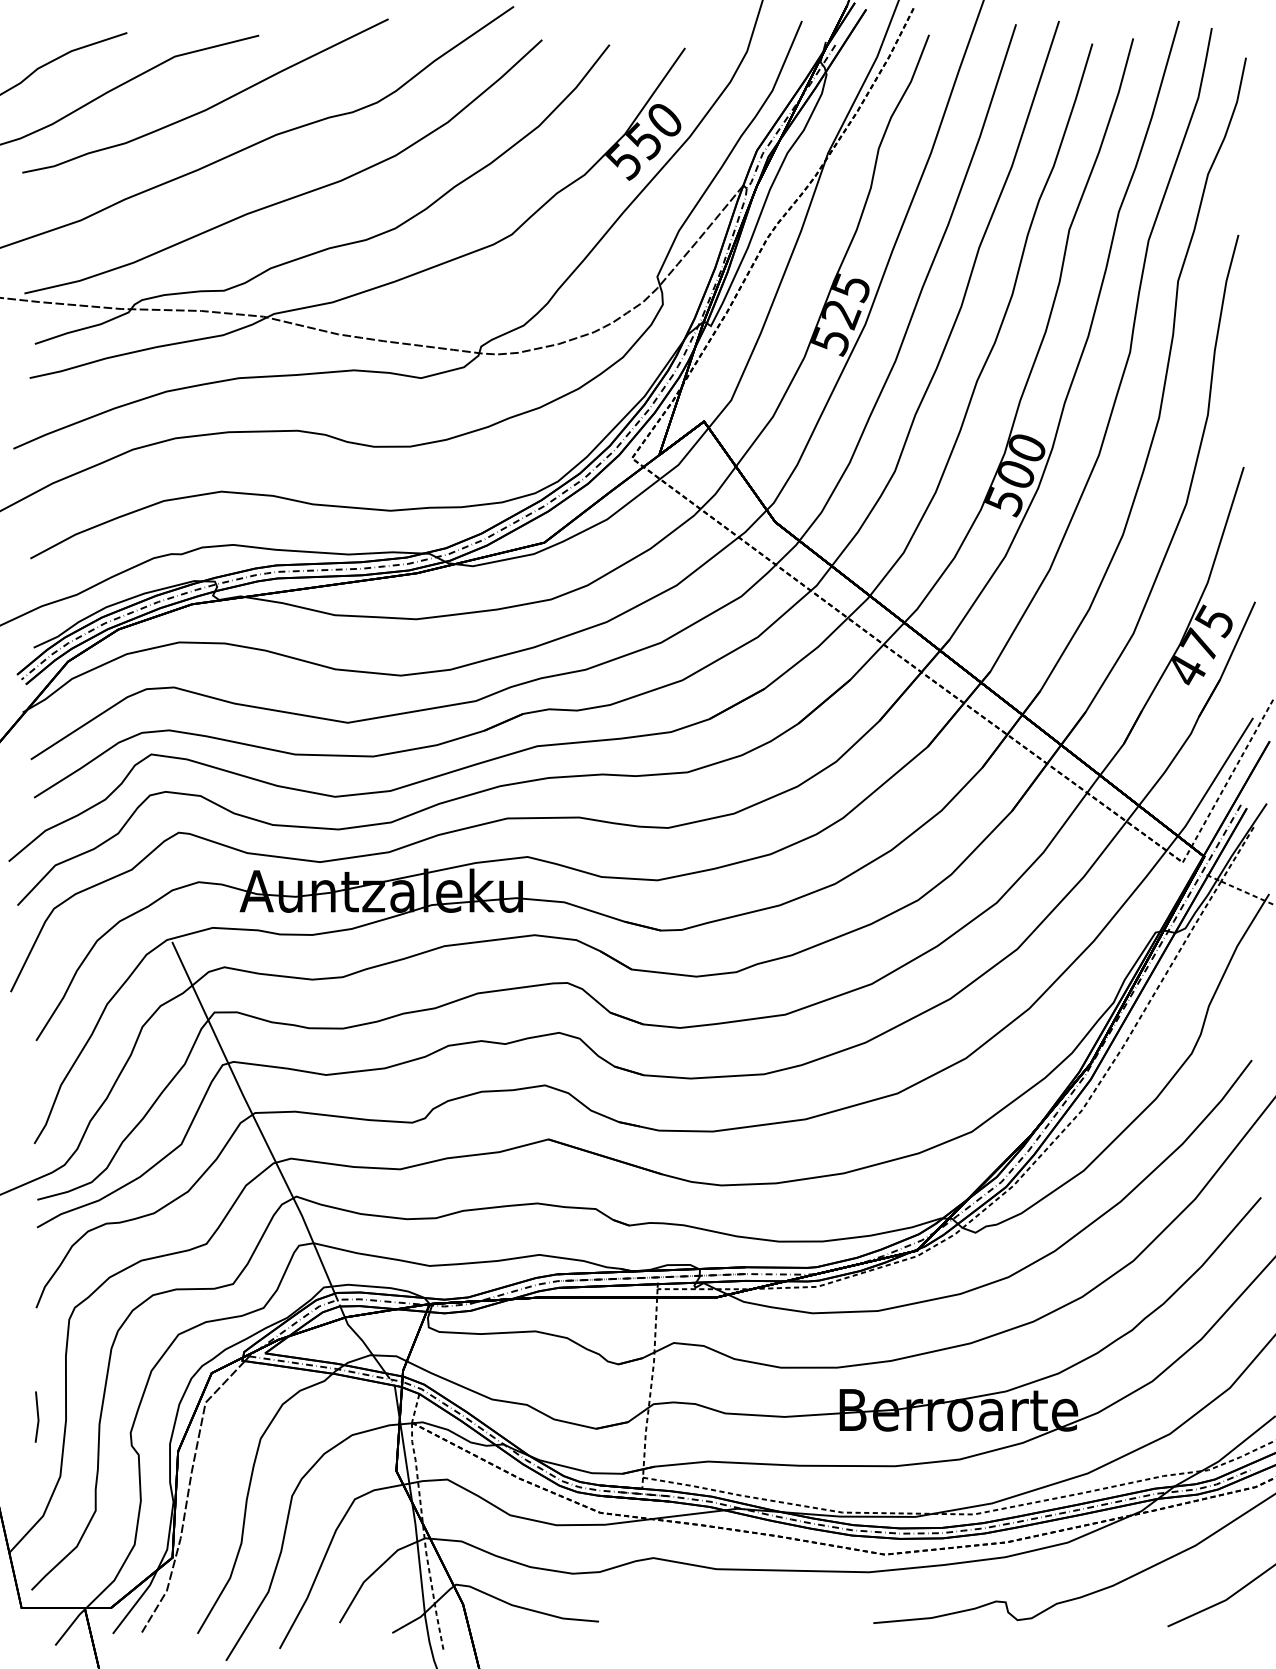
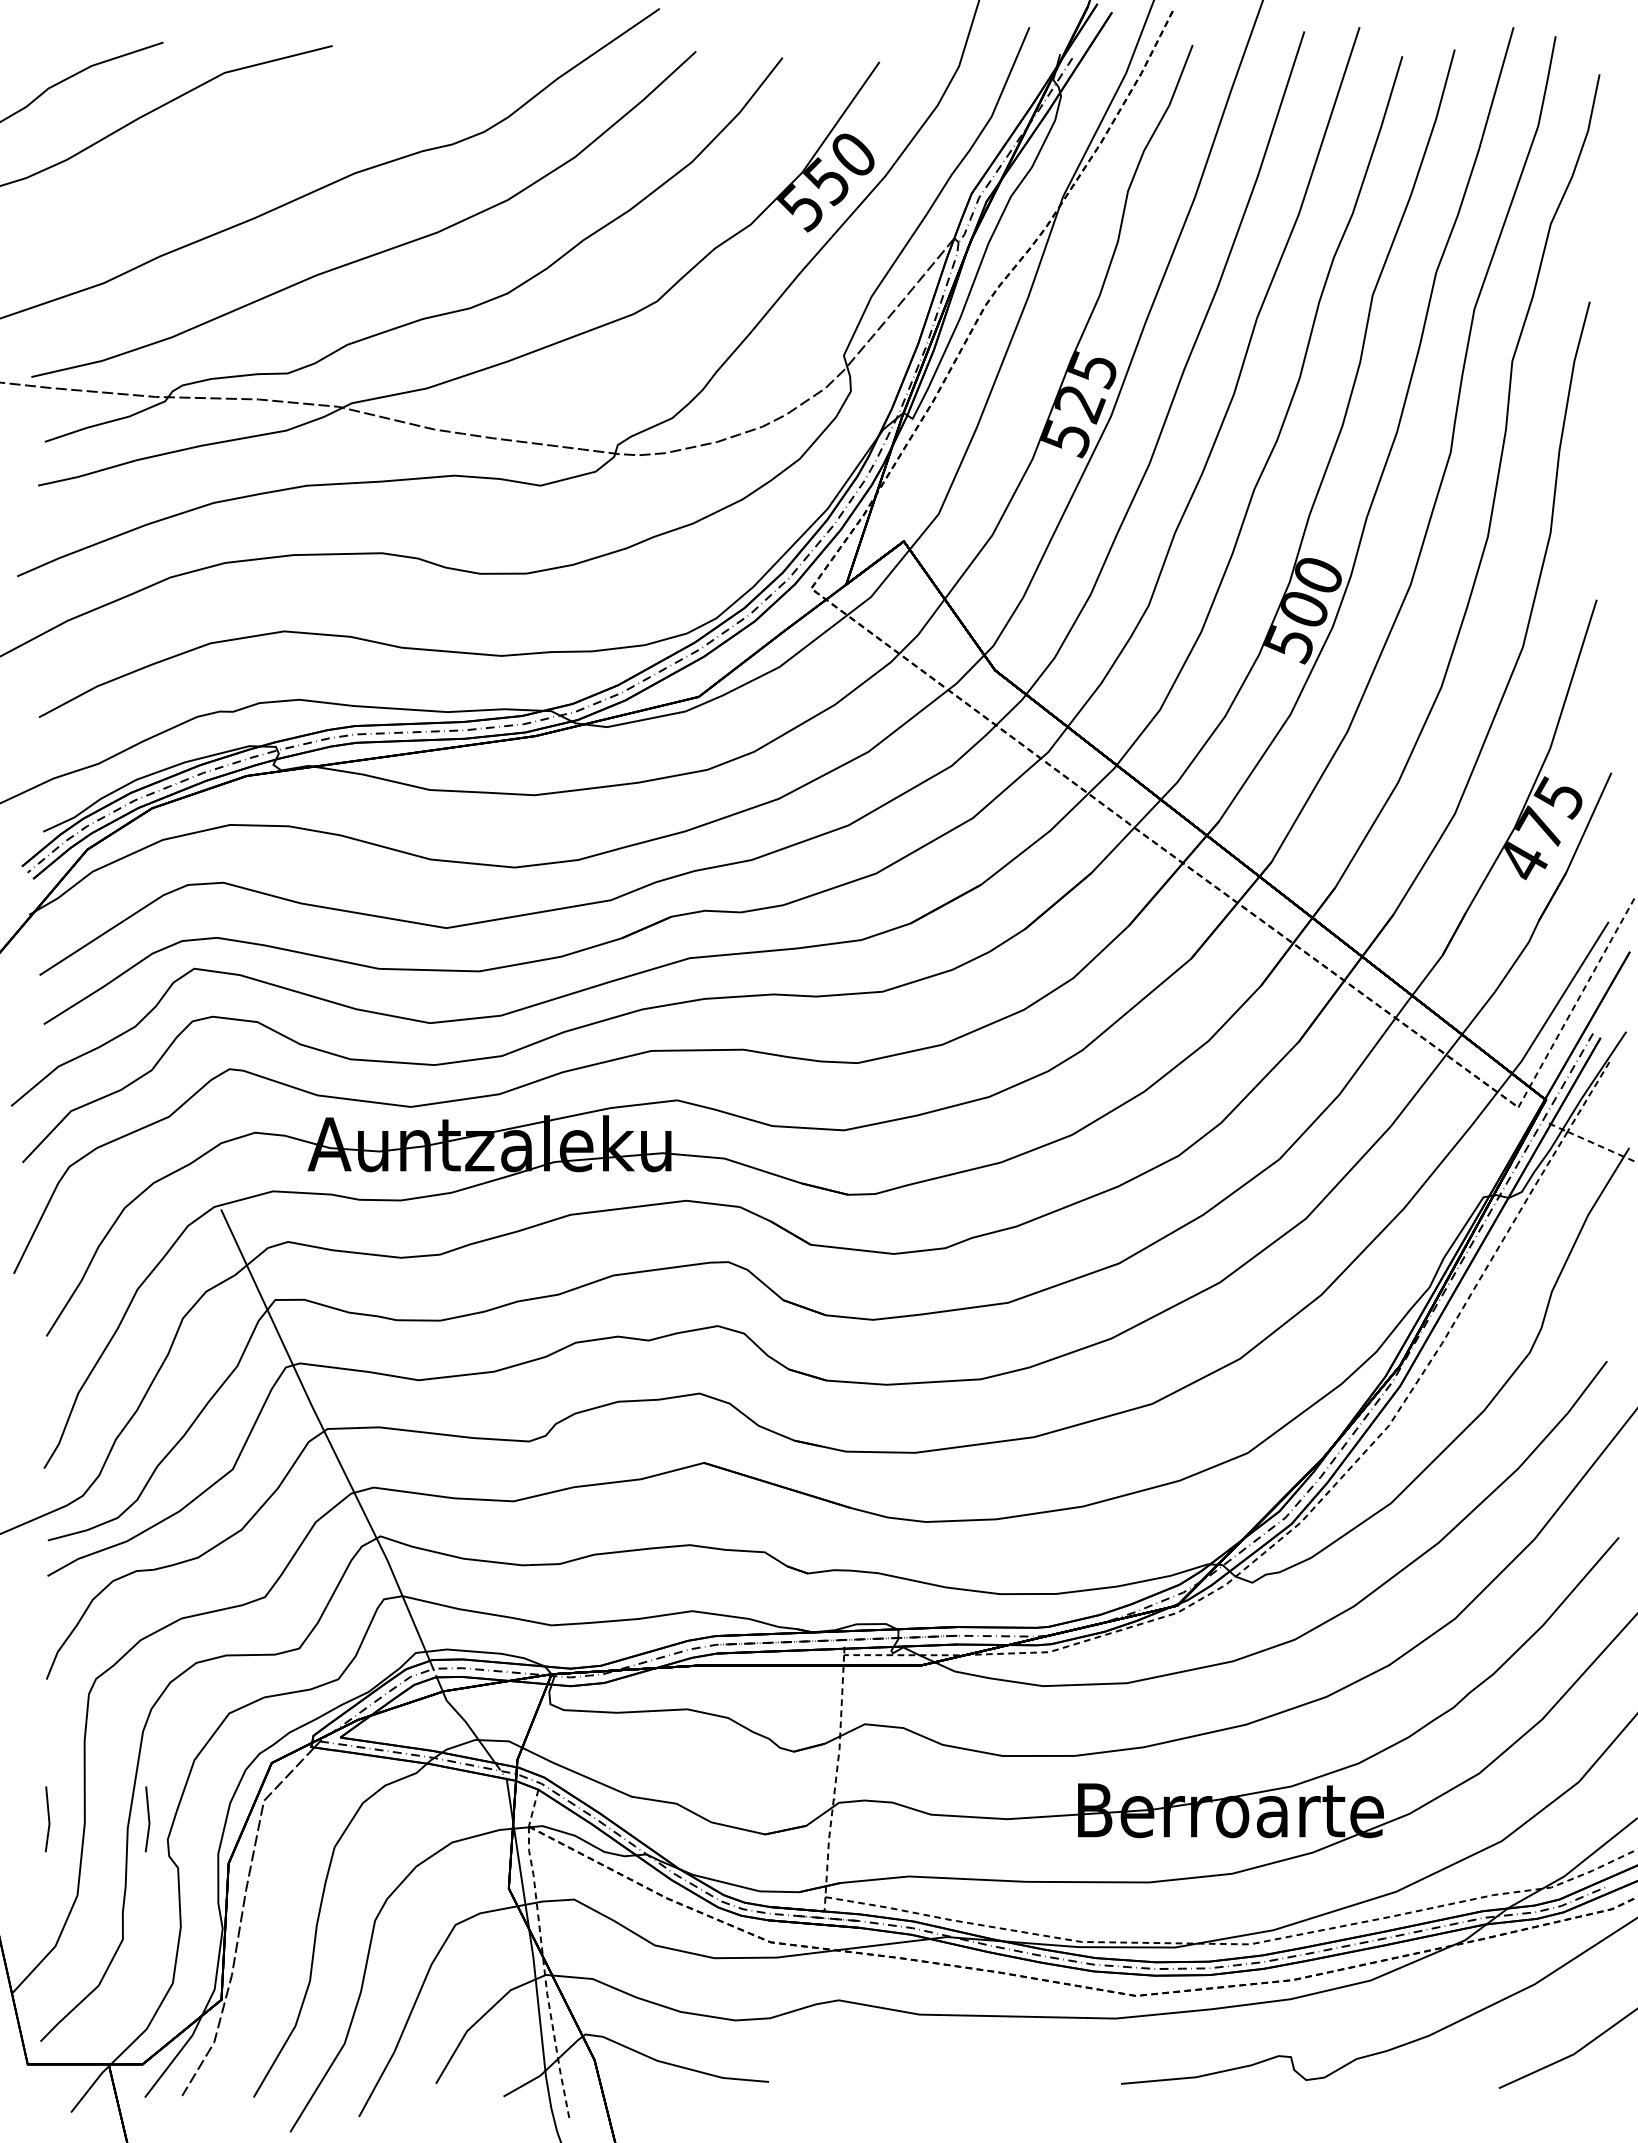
curve: (209, 106) -> (269, 137), removed
line: (115, 1417) -> (148, 1819), added

